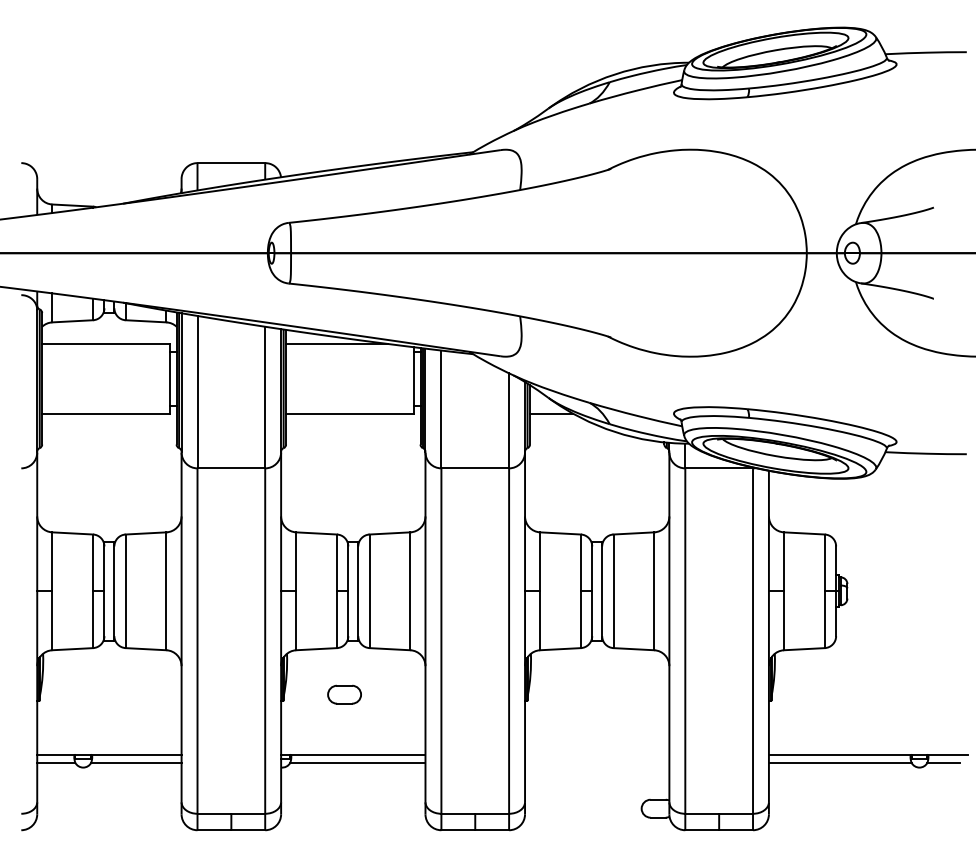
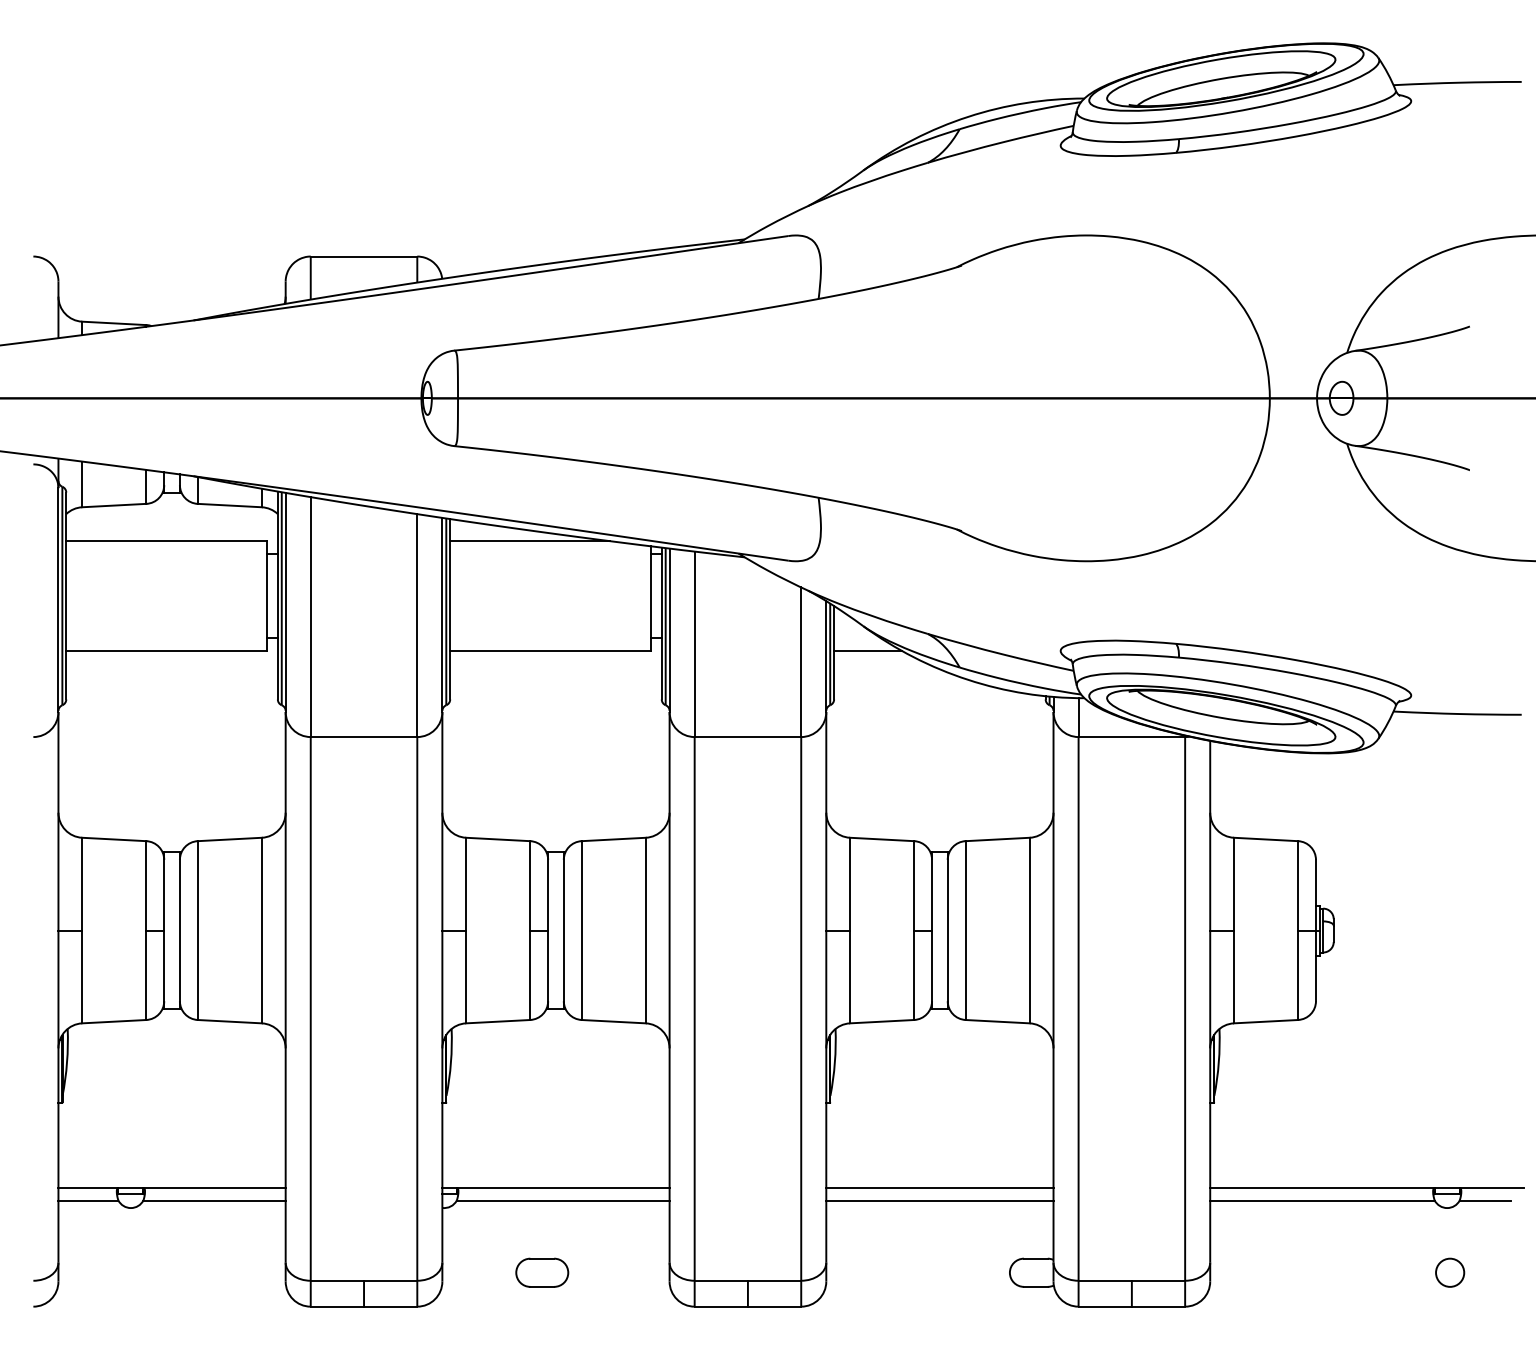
part: (344, 694) -> (542, 1272), moved
line: (597, 754) -> (940, 1187), added
line: (597, 762) -> (940, 1200), added
circle: (921, 808) -> (1450, 1272), added

